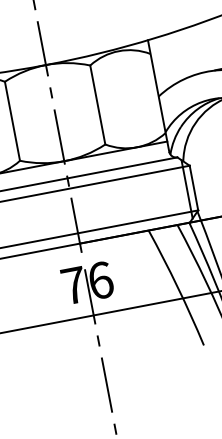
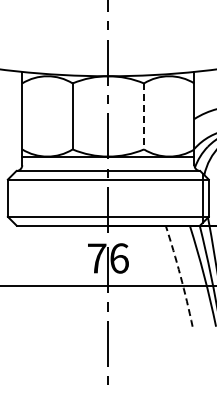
line: (98, 104) -> (144, 116), solid -> dashed
arc: (177, 286) -> (180, 275), solid -> dashed

